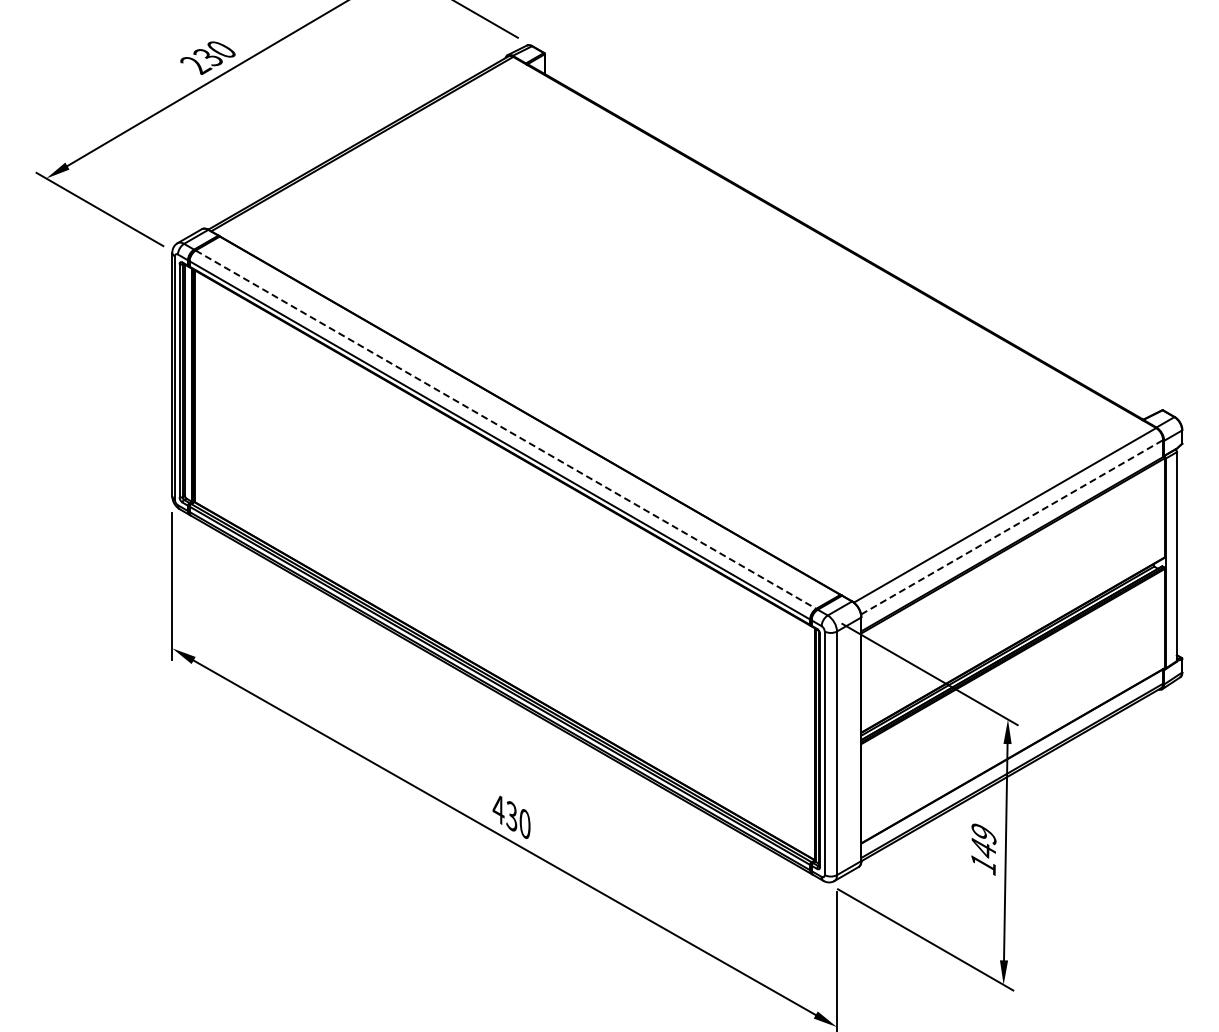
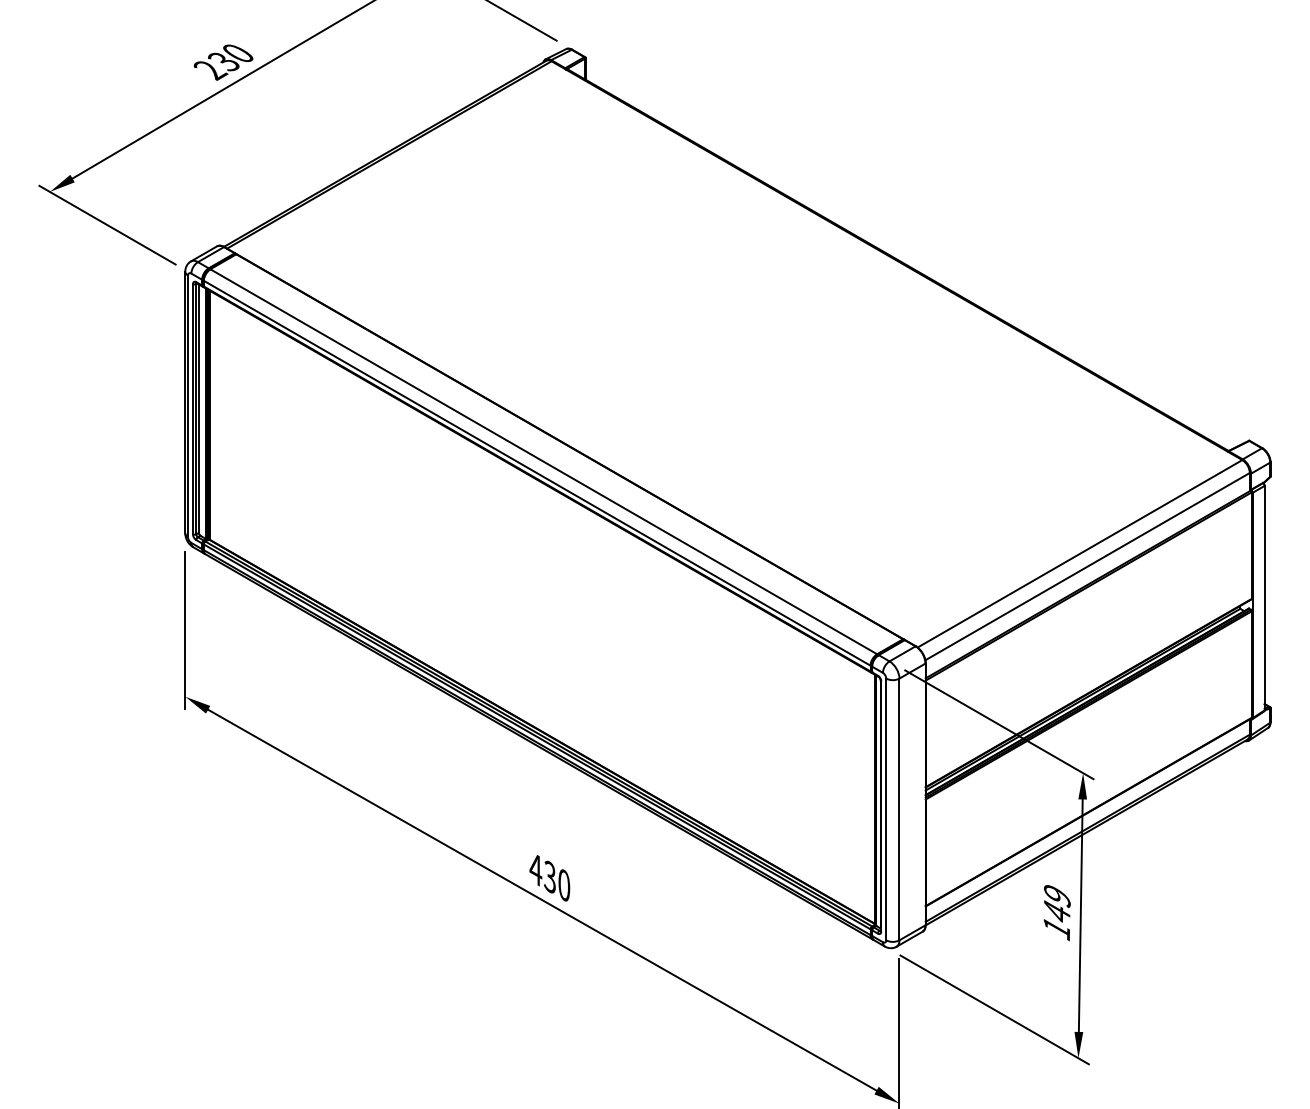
line: (506, 429) -> (544, 461), dashed -> solid
line: (1012, 527) -> (1087, 566), dashed -> solid

